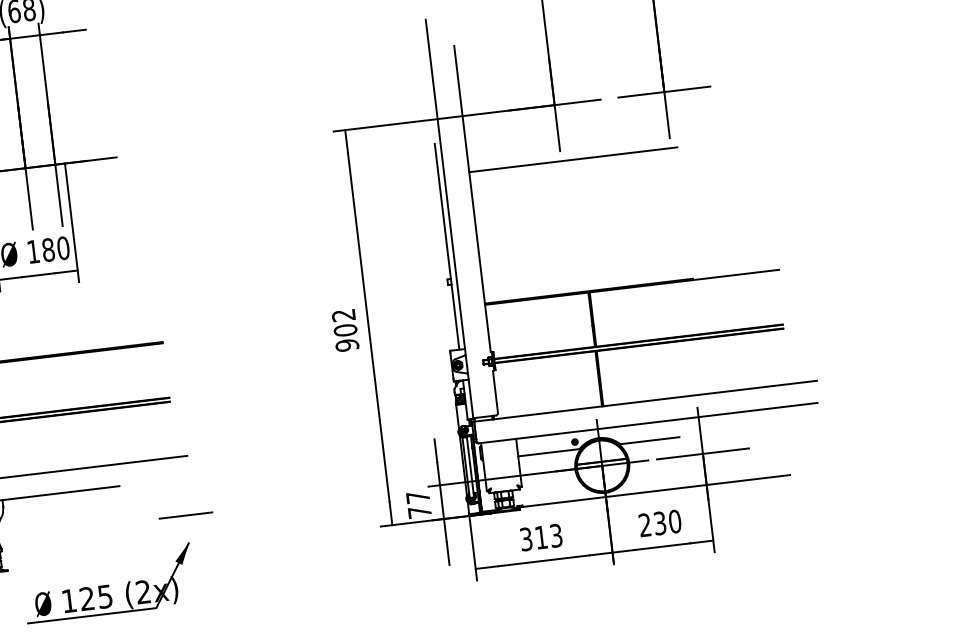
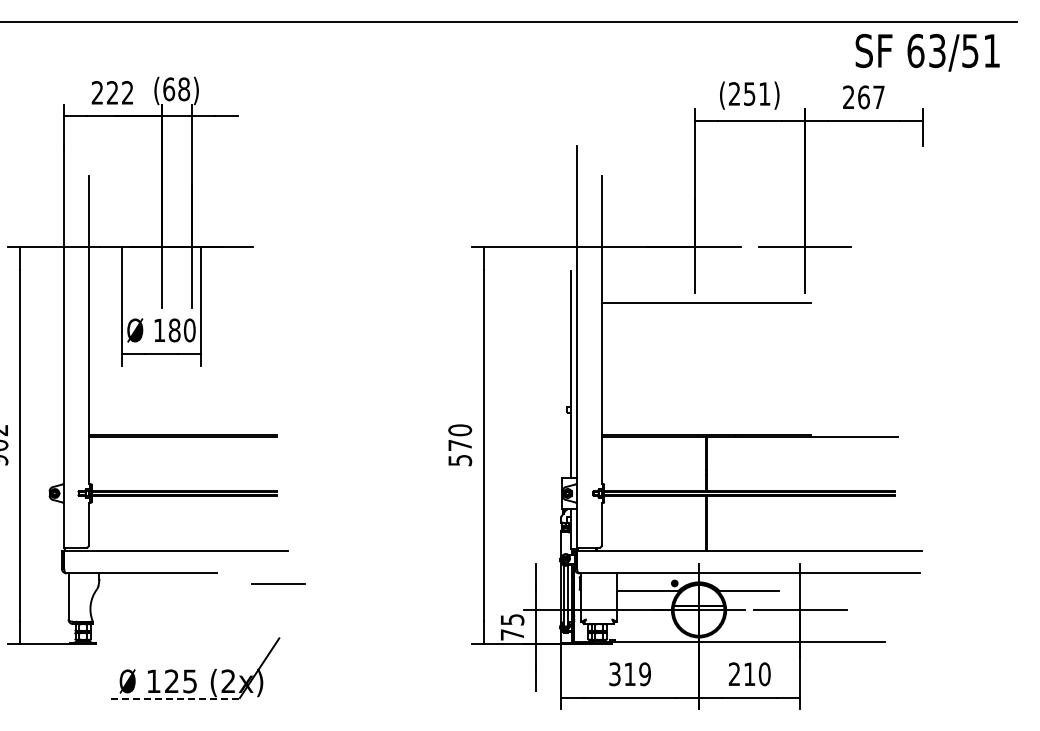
text: (345, 330) -> (460, 445), 902 -> 570
text: (418, 497) -> (512, 619), 77 -> 75
line: (185, 514) -> (278, 583), moved
text: (659, 523) -> (749, 674), 230 -> 210
text: (555, 536) -> (644, 674), 313 -> 319
fill: (182, 553) -> (271, 647), removed
line: (91, 615) -> (174, 698), solid -> dashed

